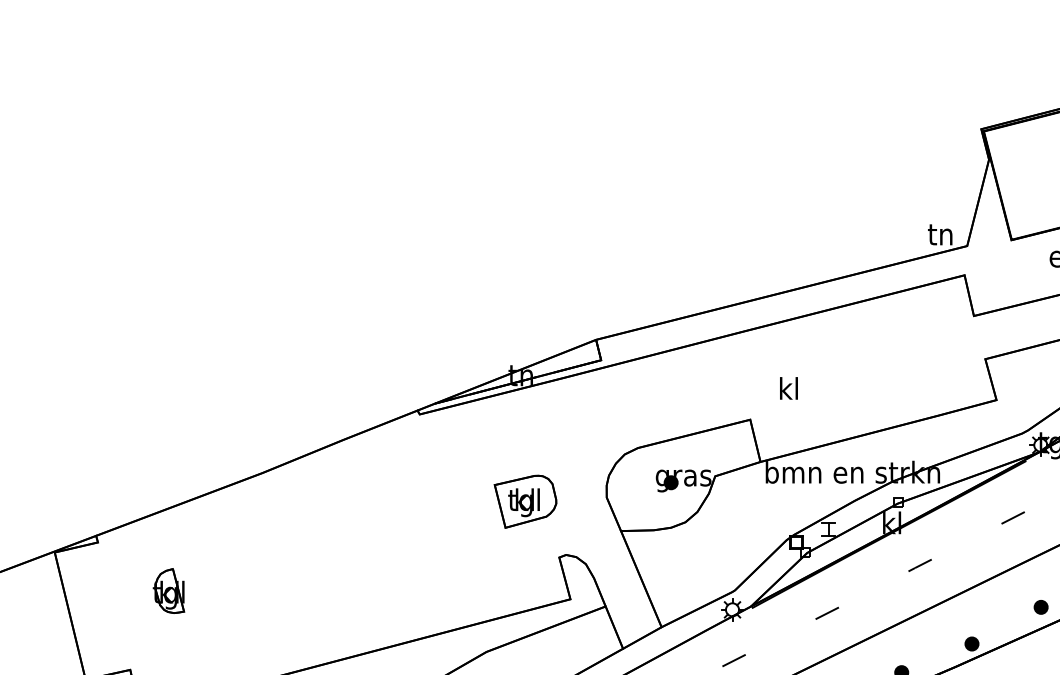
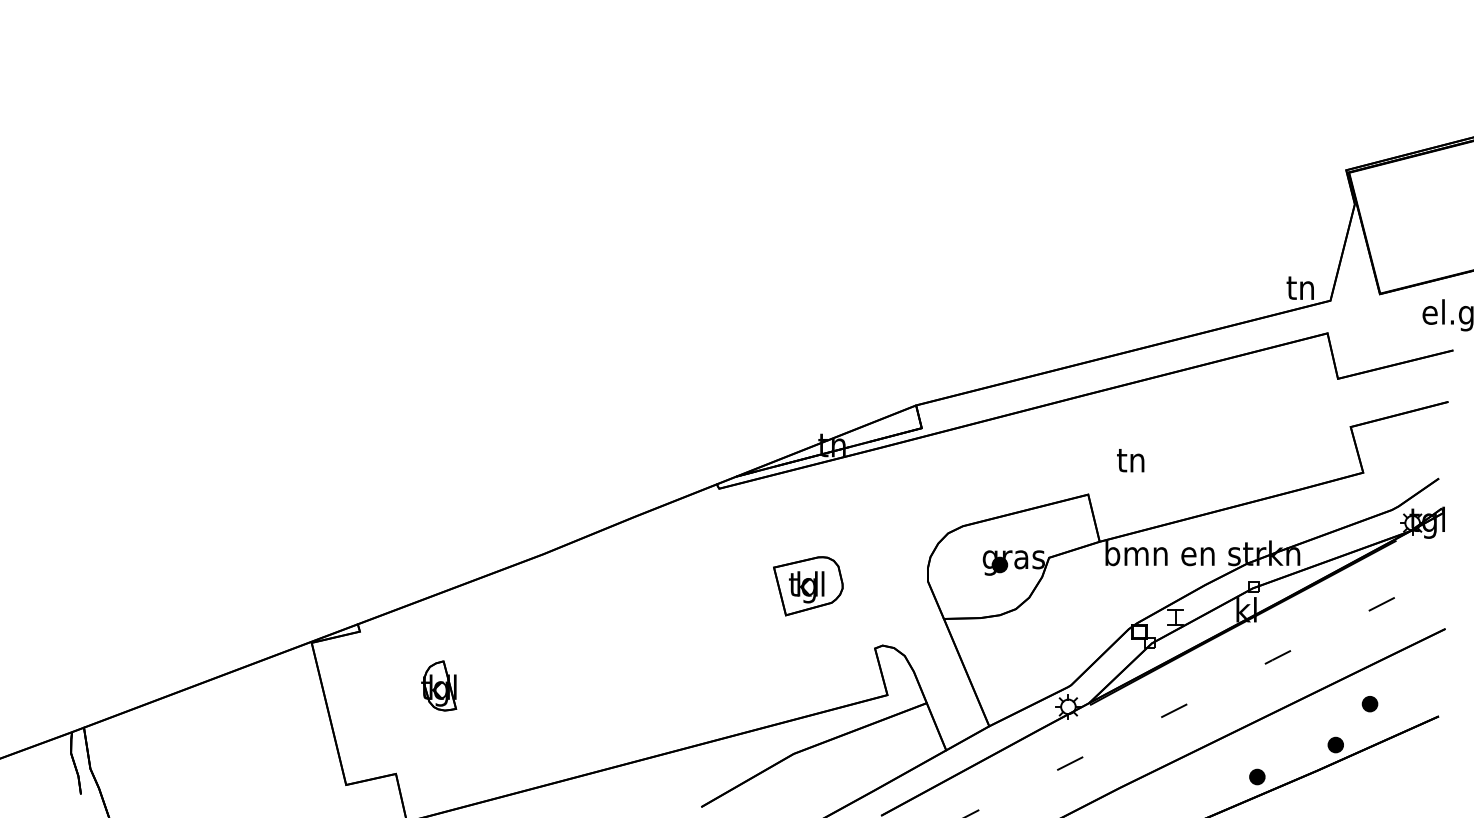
text: (788, 388) -> (1130, 459), kl -> tn
part: (525, 502) -> (808, 586), moved
part: (1040, 607) -> (1369, 704), moved

